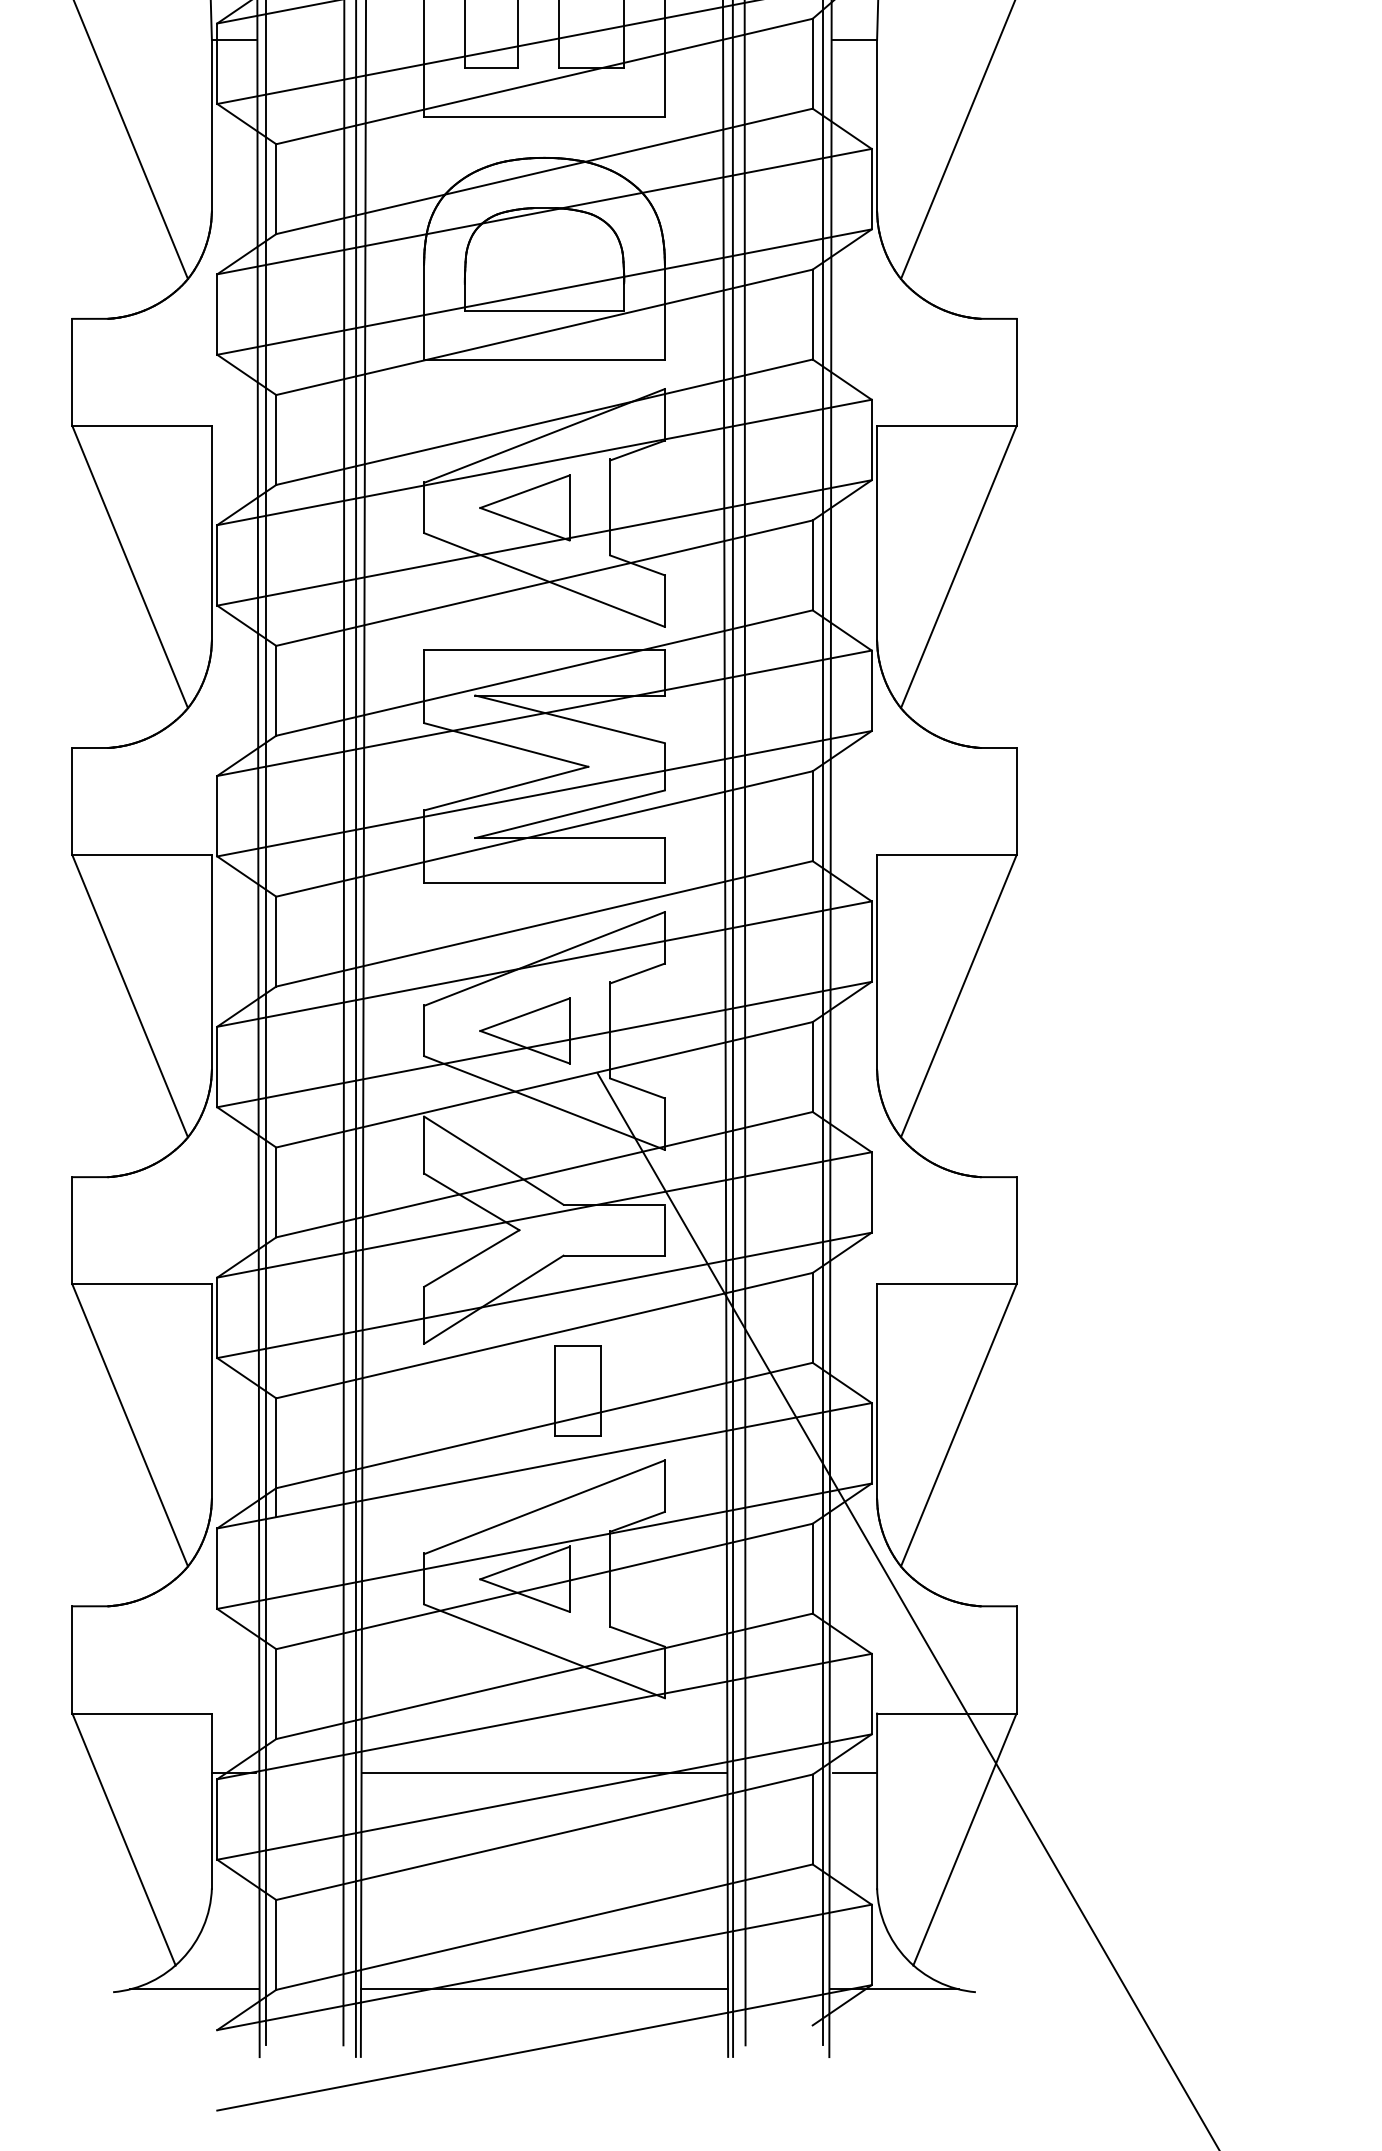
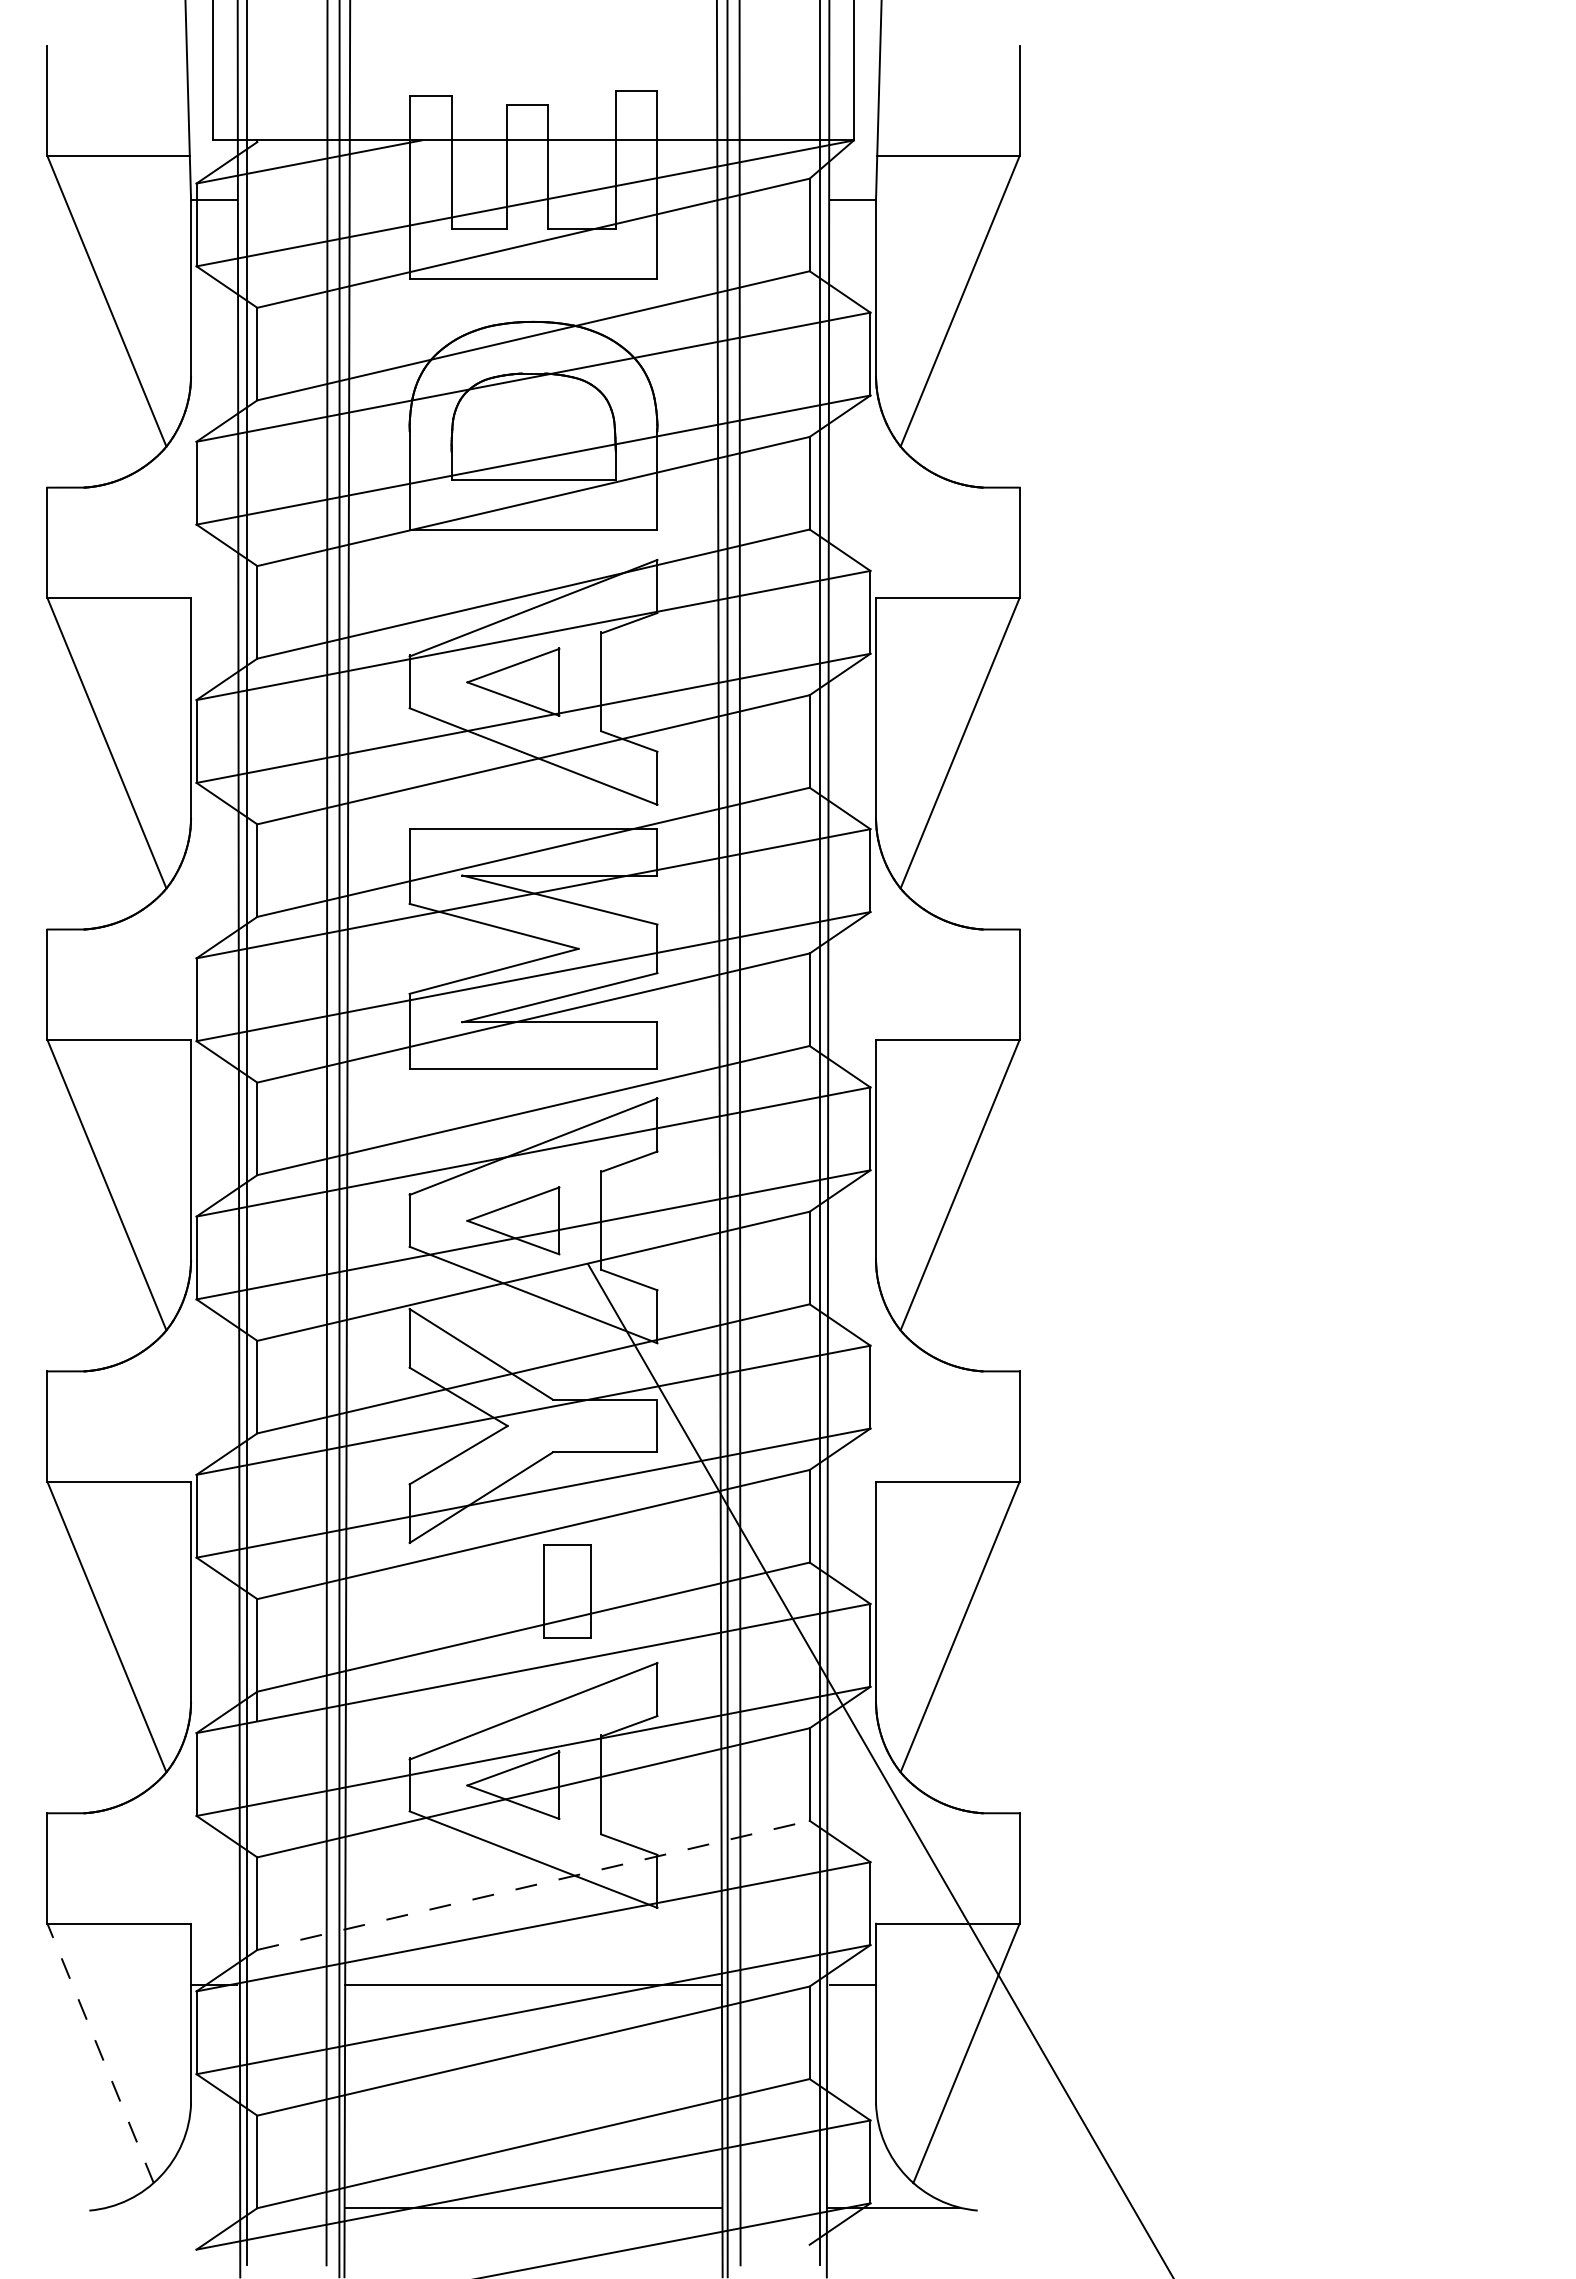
line: (544, 1676) -> (533, 1885), solid -> dashed
line: (123, 1839) -> (100, 2053), solid -> dashed
line: (194, 1989) -> (173, 2207), removed

